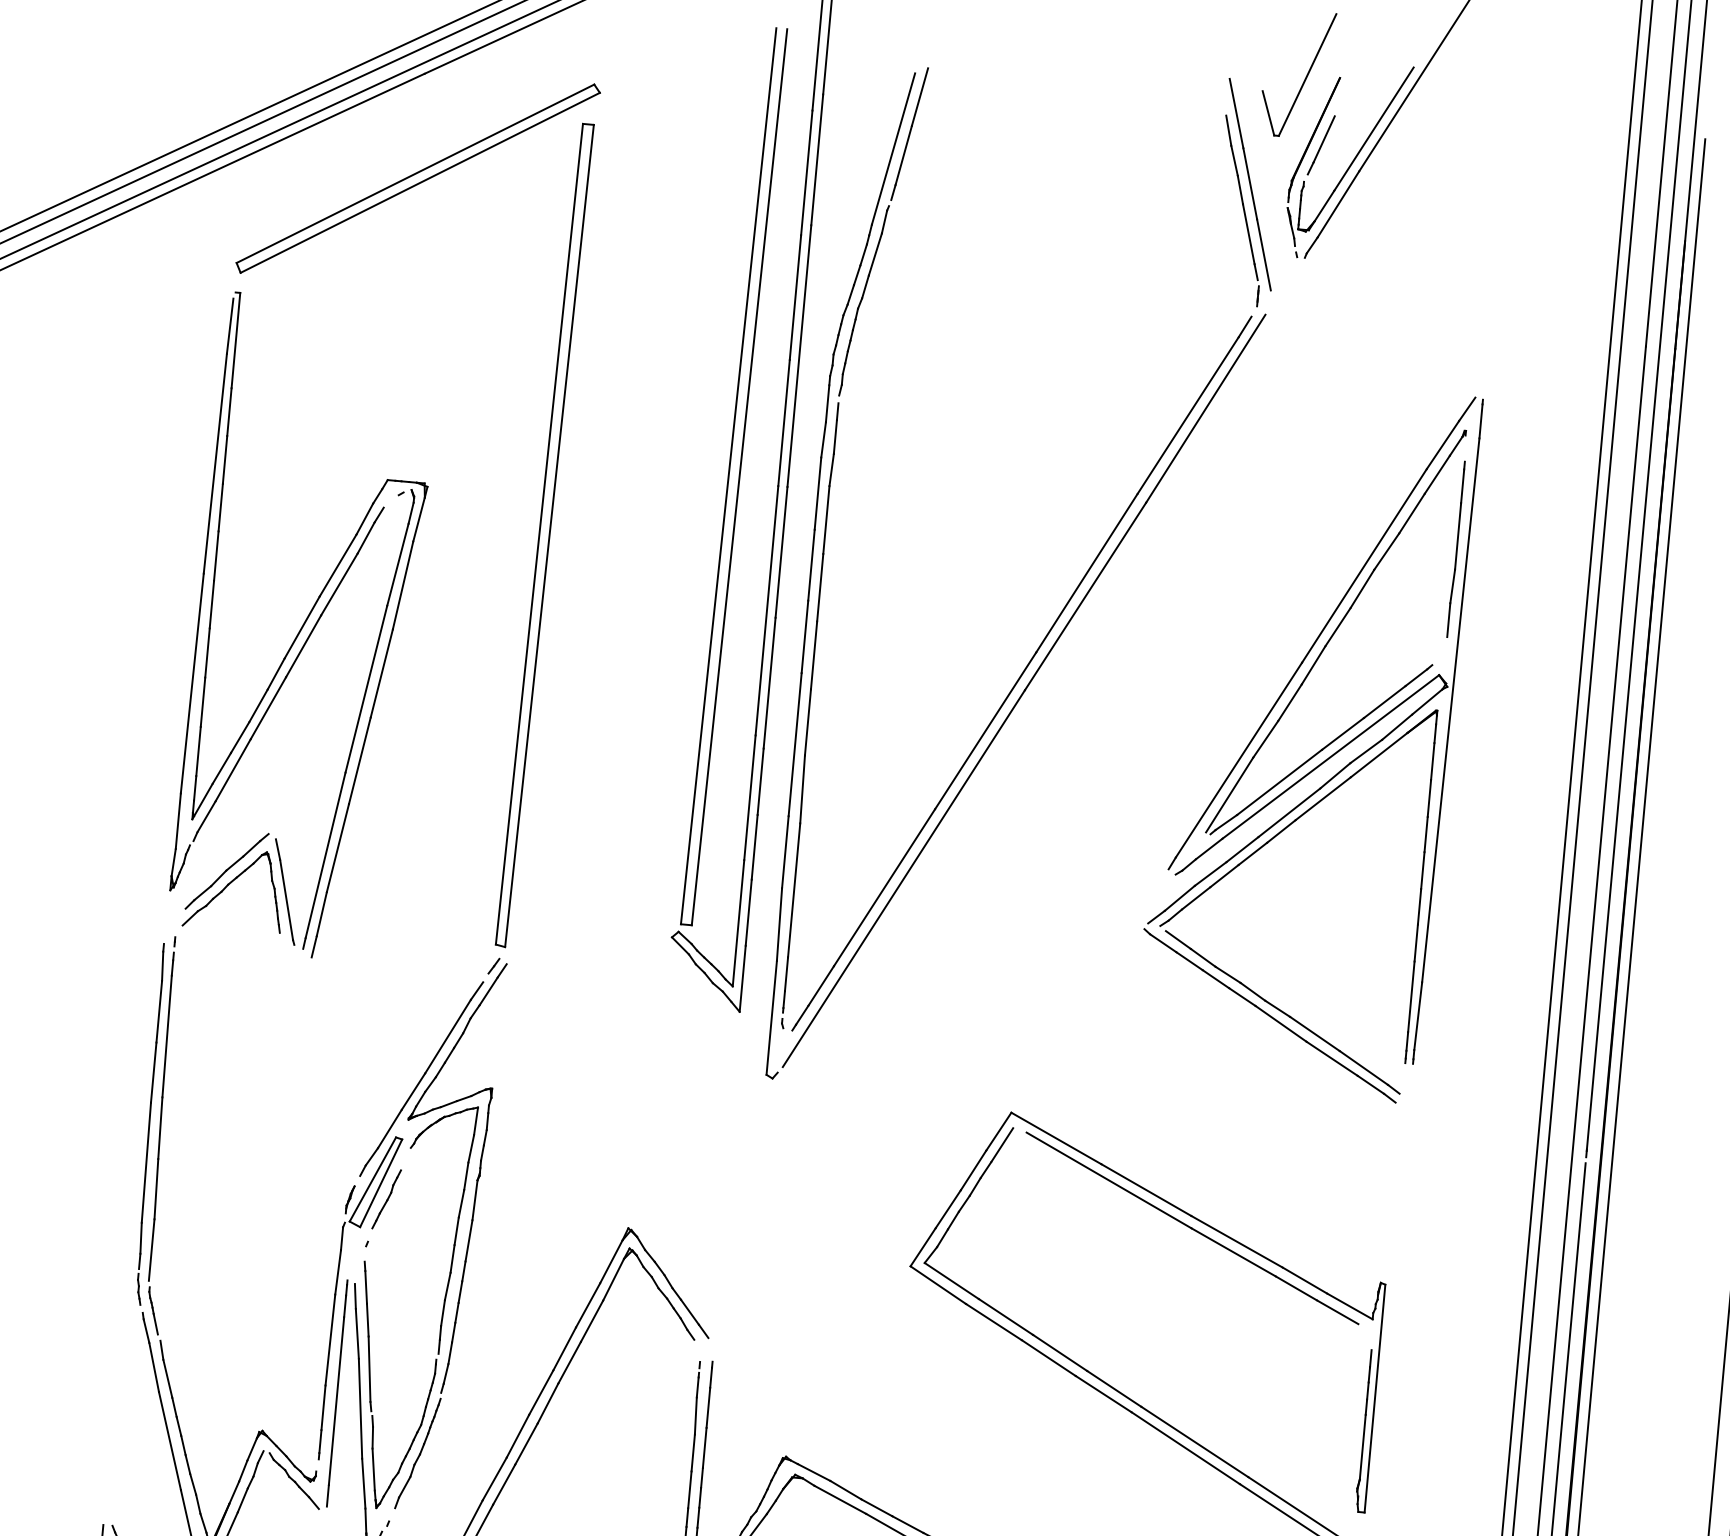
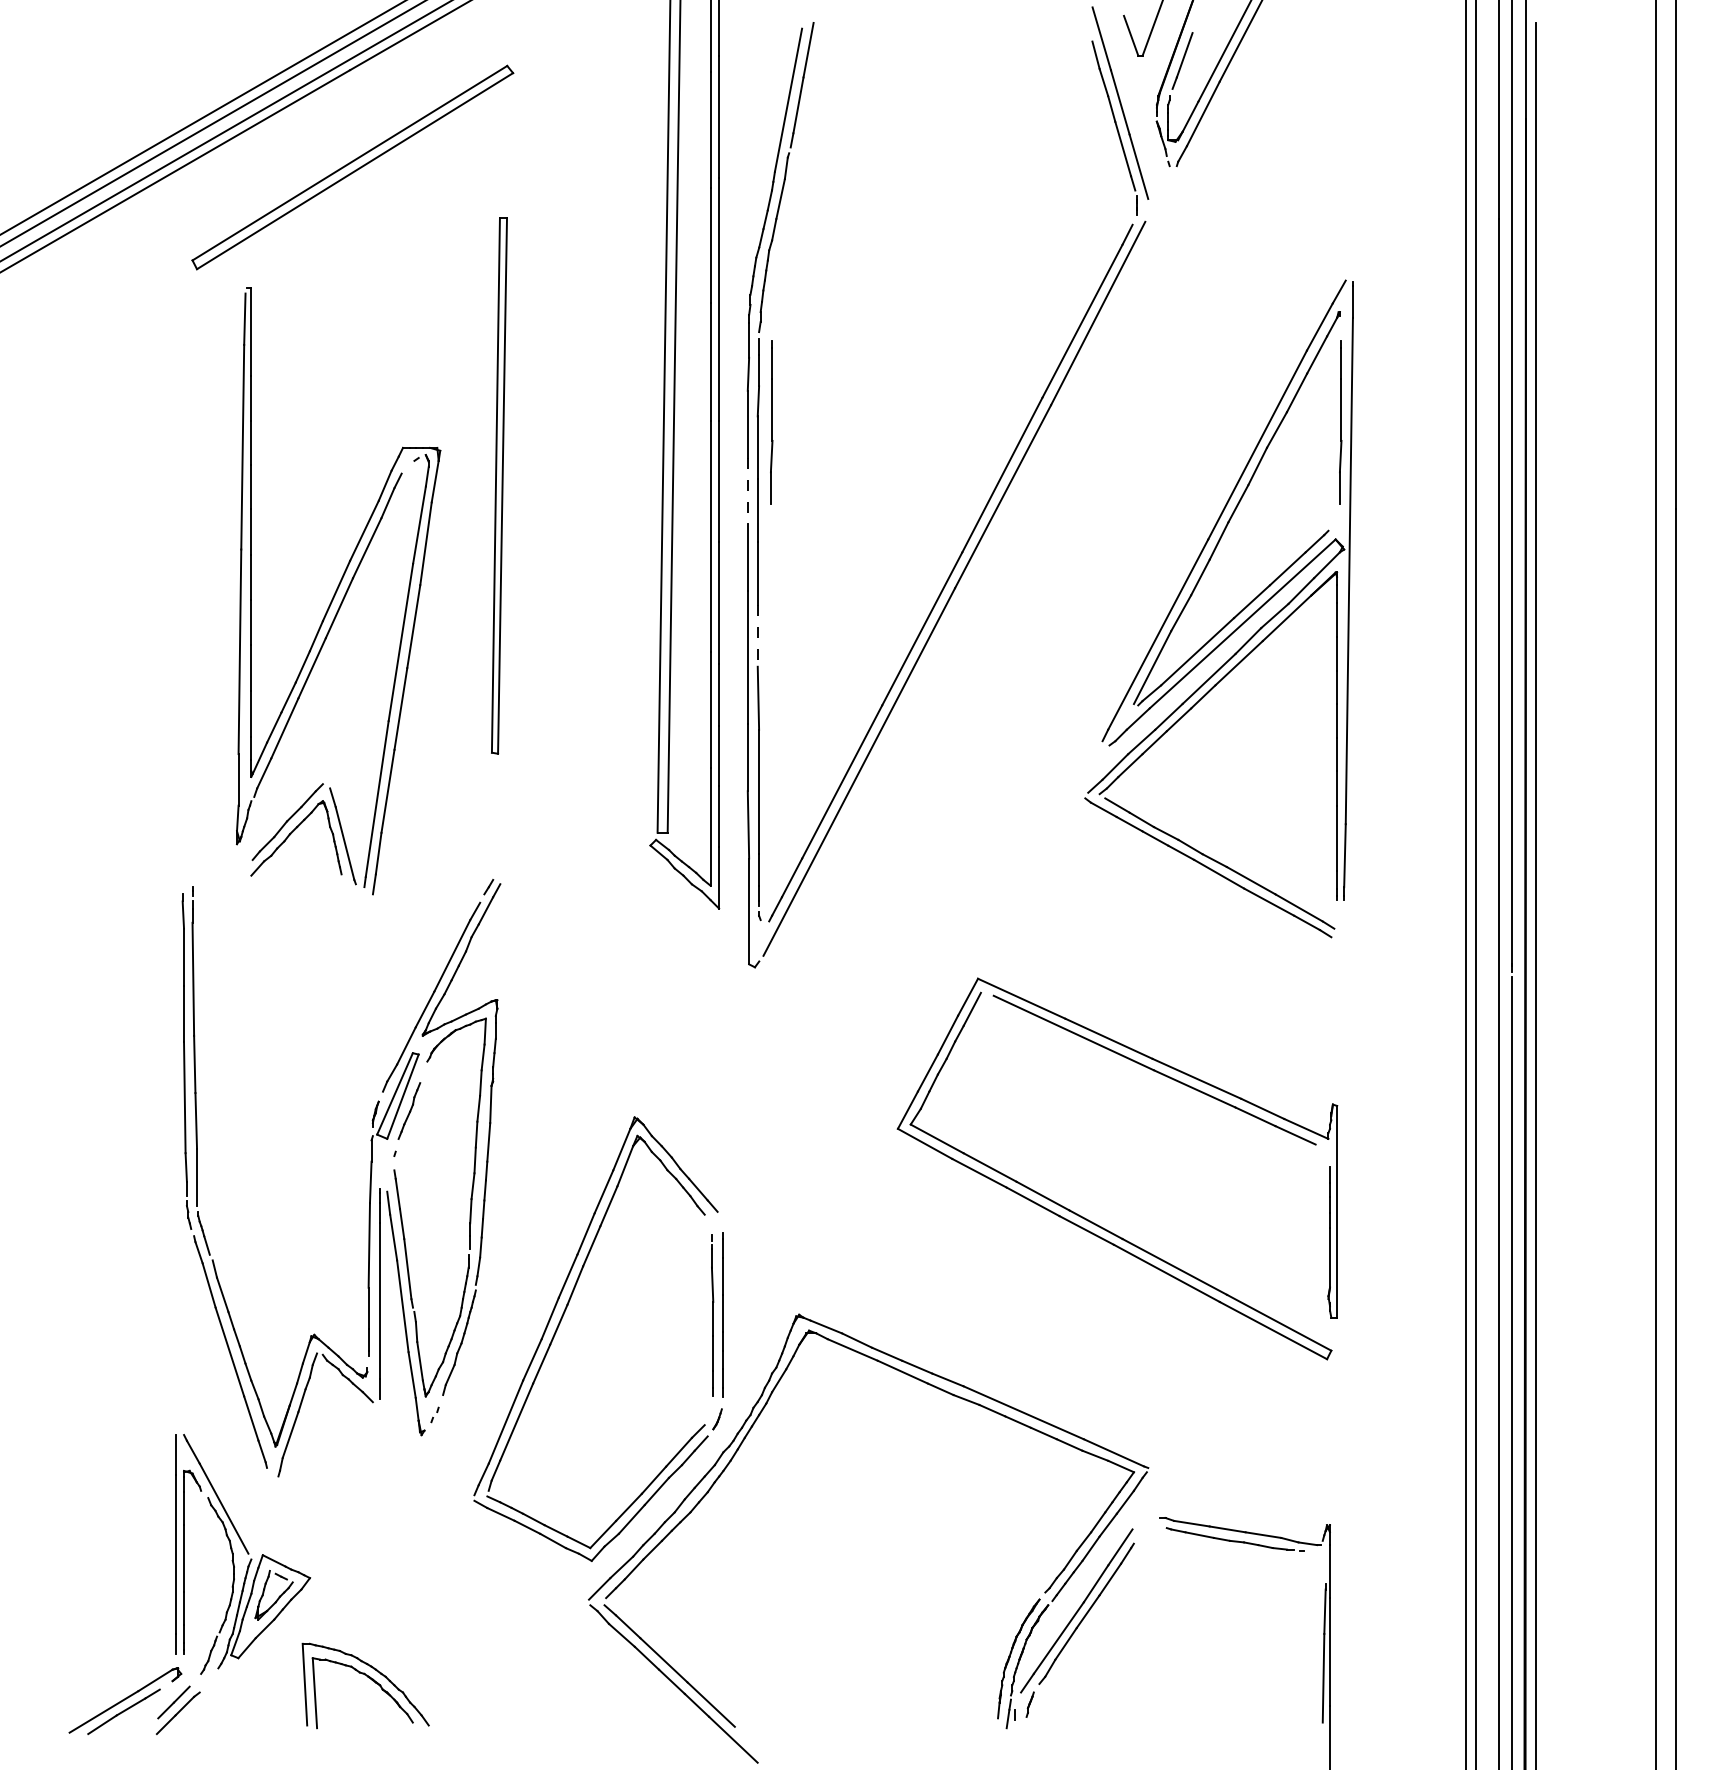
part: (843, 494) -> (771, 422), added
part: (544, 535) -> (499, 485), size x0.7
line: (811, 564) -> (747, 490), solid -> dashed
part: (304, 628) -> (338, 591), moved
line: (807, 722) -> (757, 636), solid -> dashed

